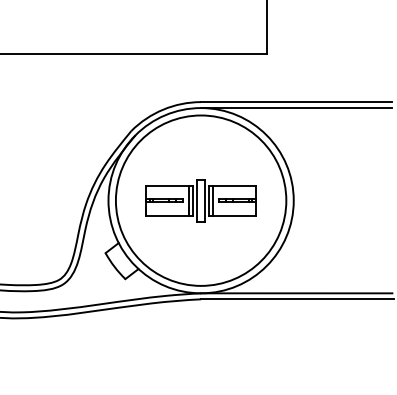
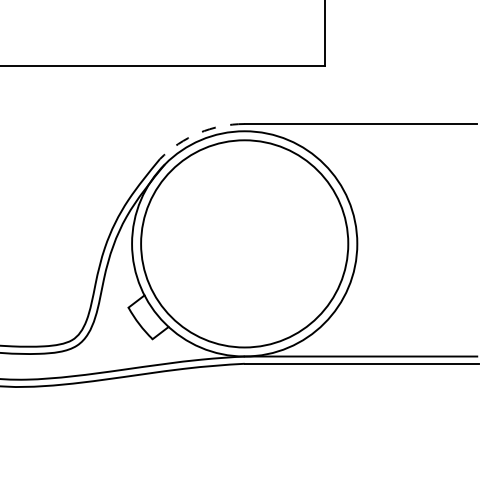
line: (296, 108) -> (360, 131), removed
arc: (163, 109) -> (198, 133), solid -> dashed
part: (200, 200) -> (243, 243), removed

